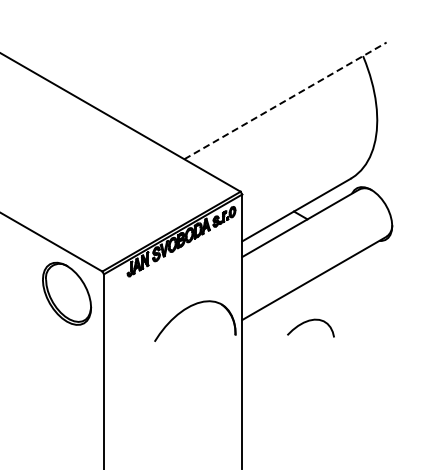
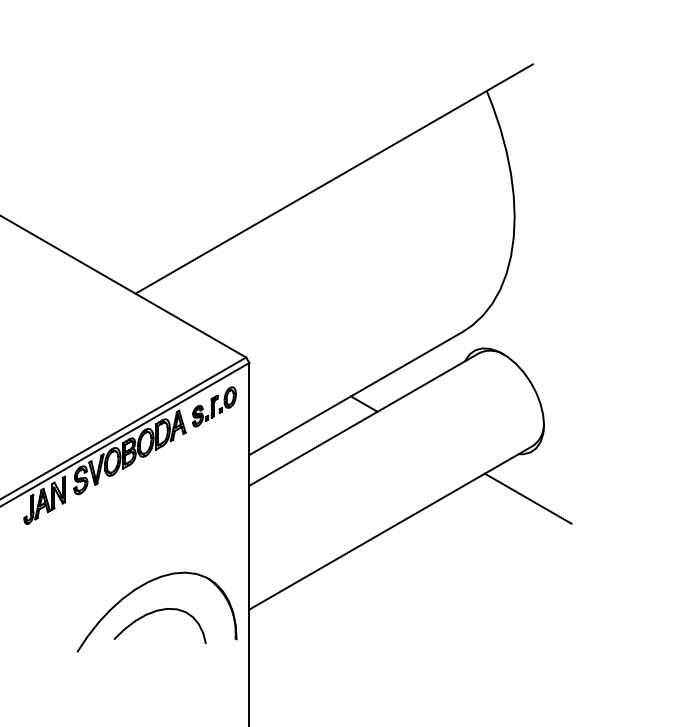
line: (285, 100) -> (334, 178), dashed -> solid
line: (384, 263) -> (528, 498), added
curve: (307, 322) -> (153, 614), moved

